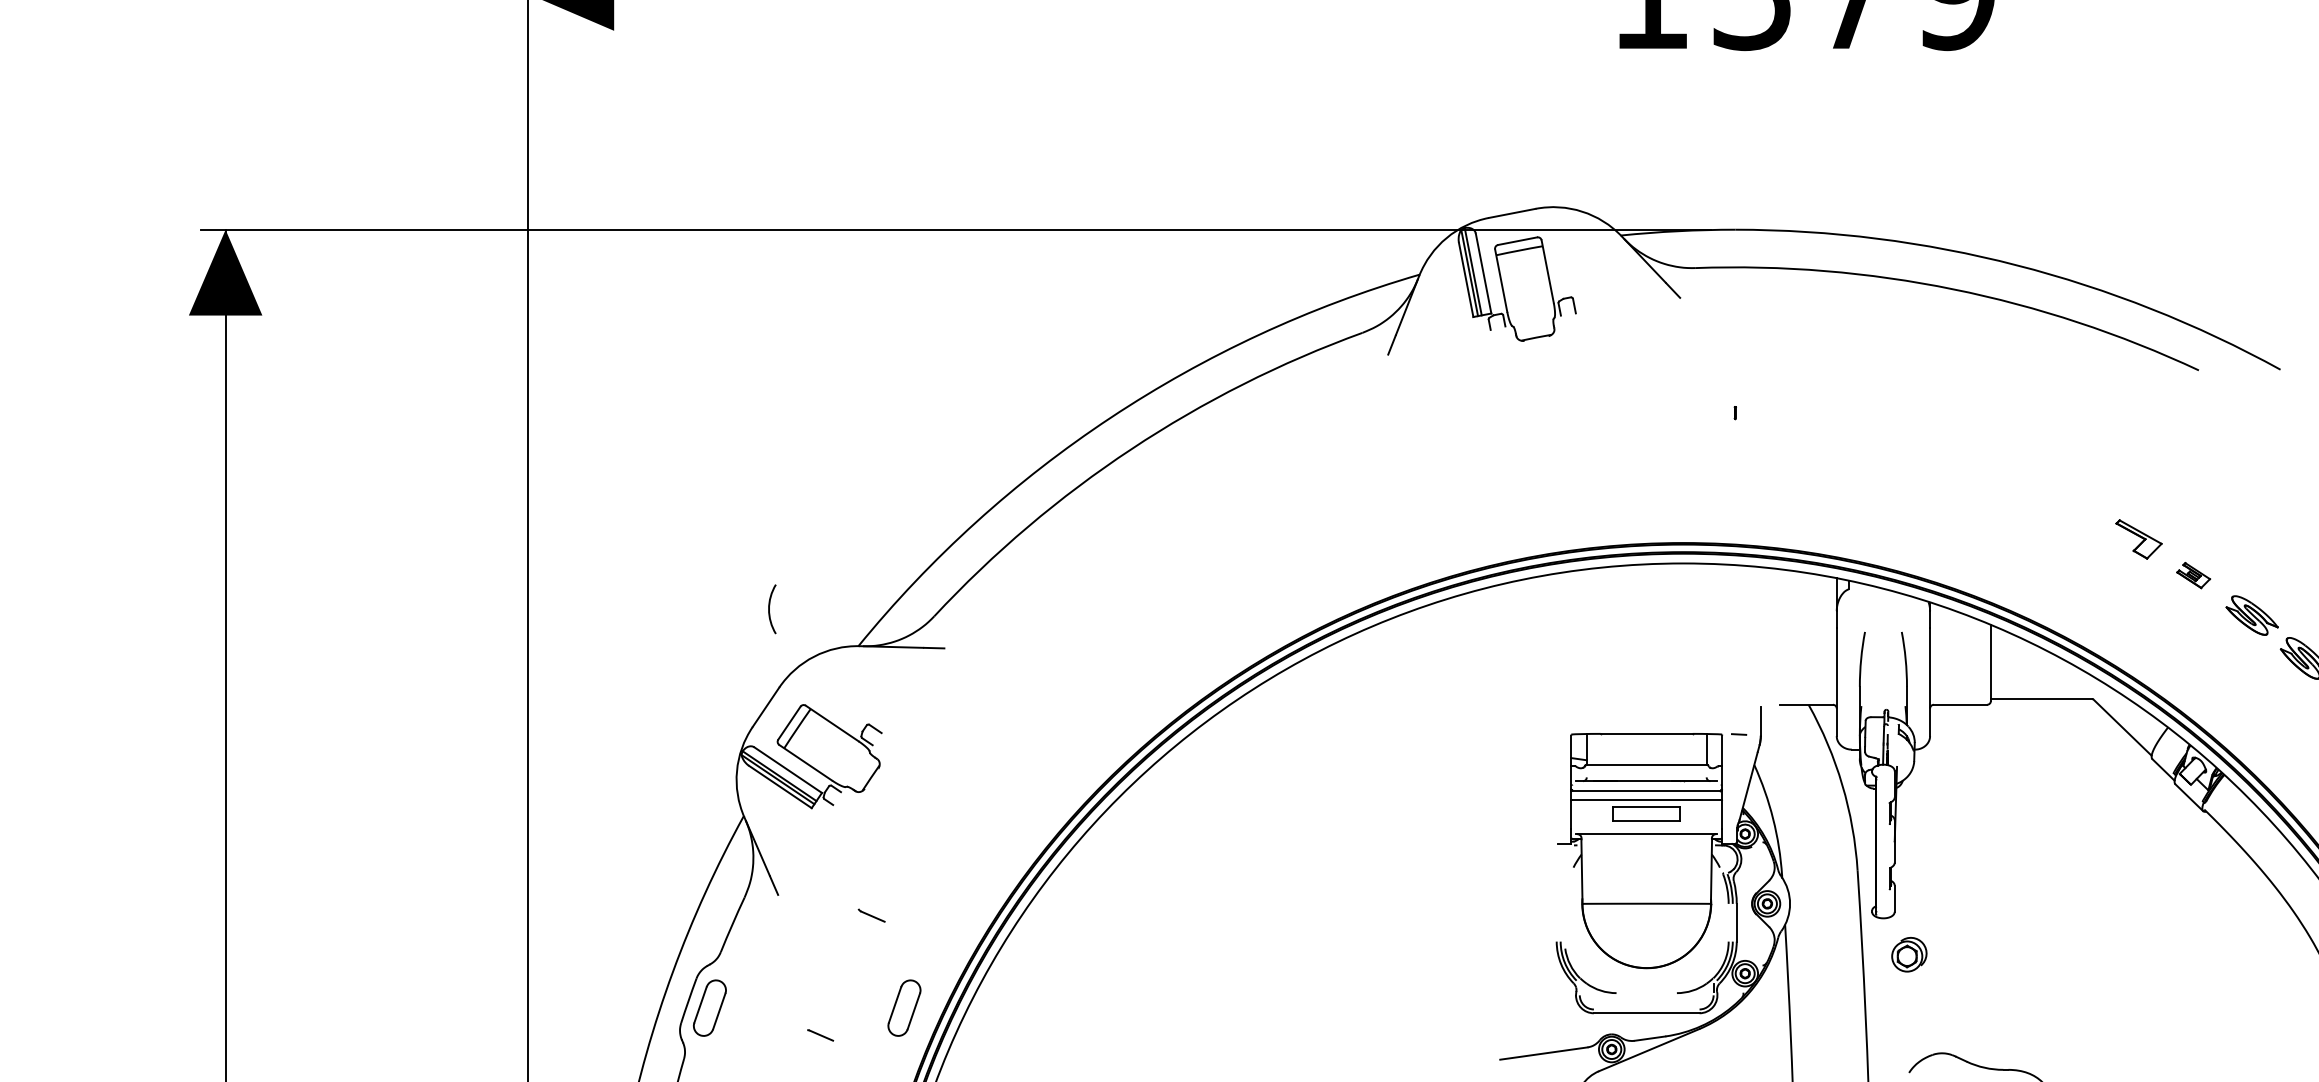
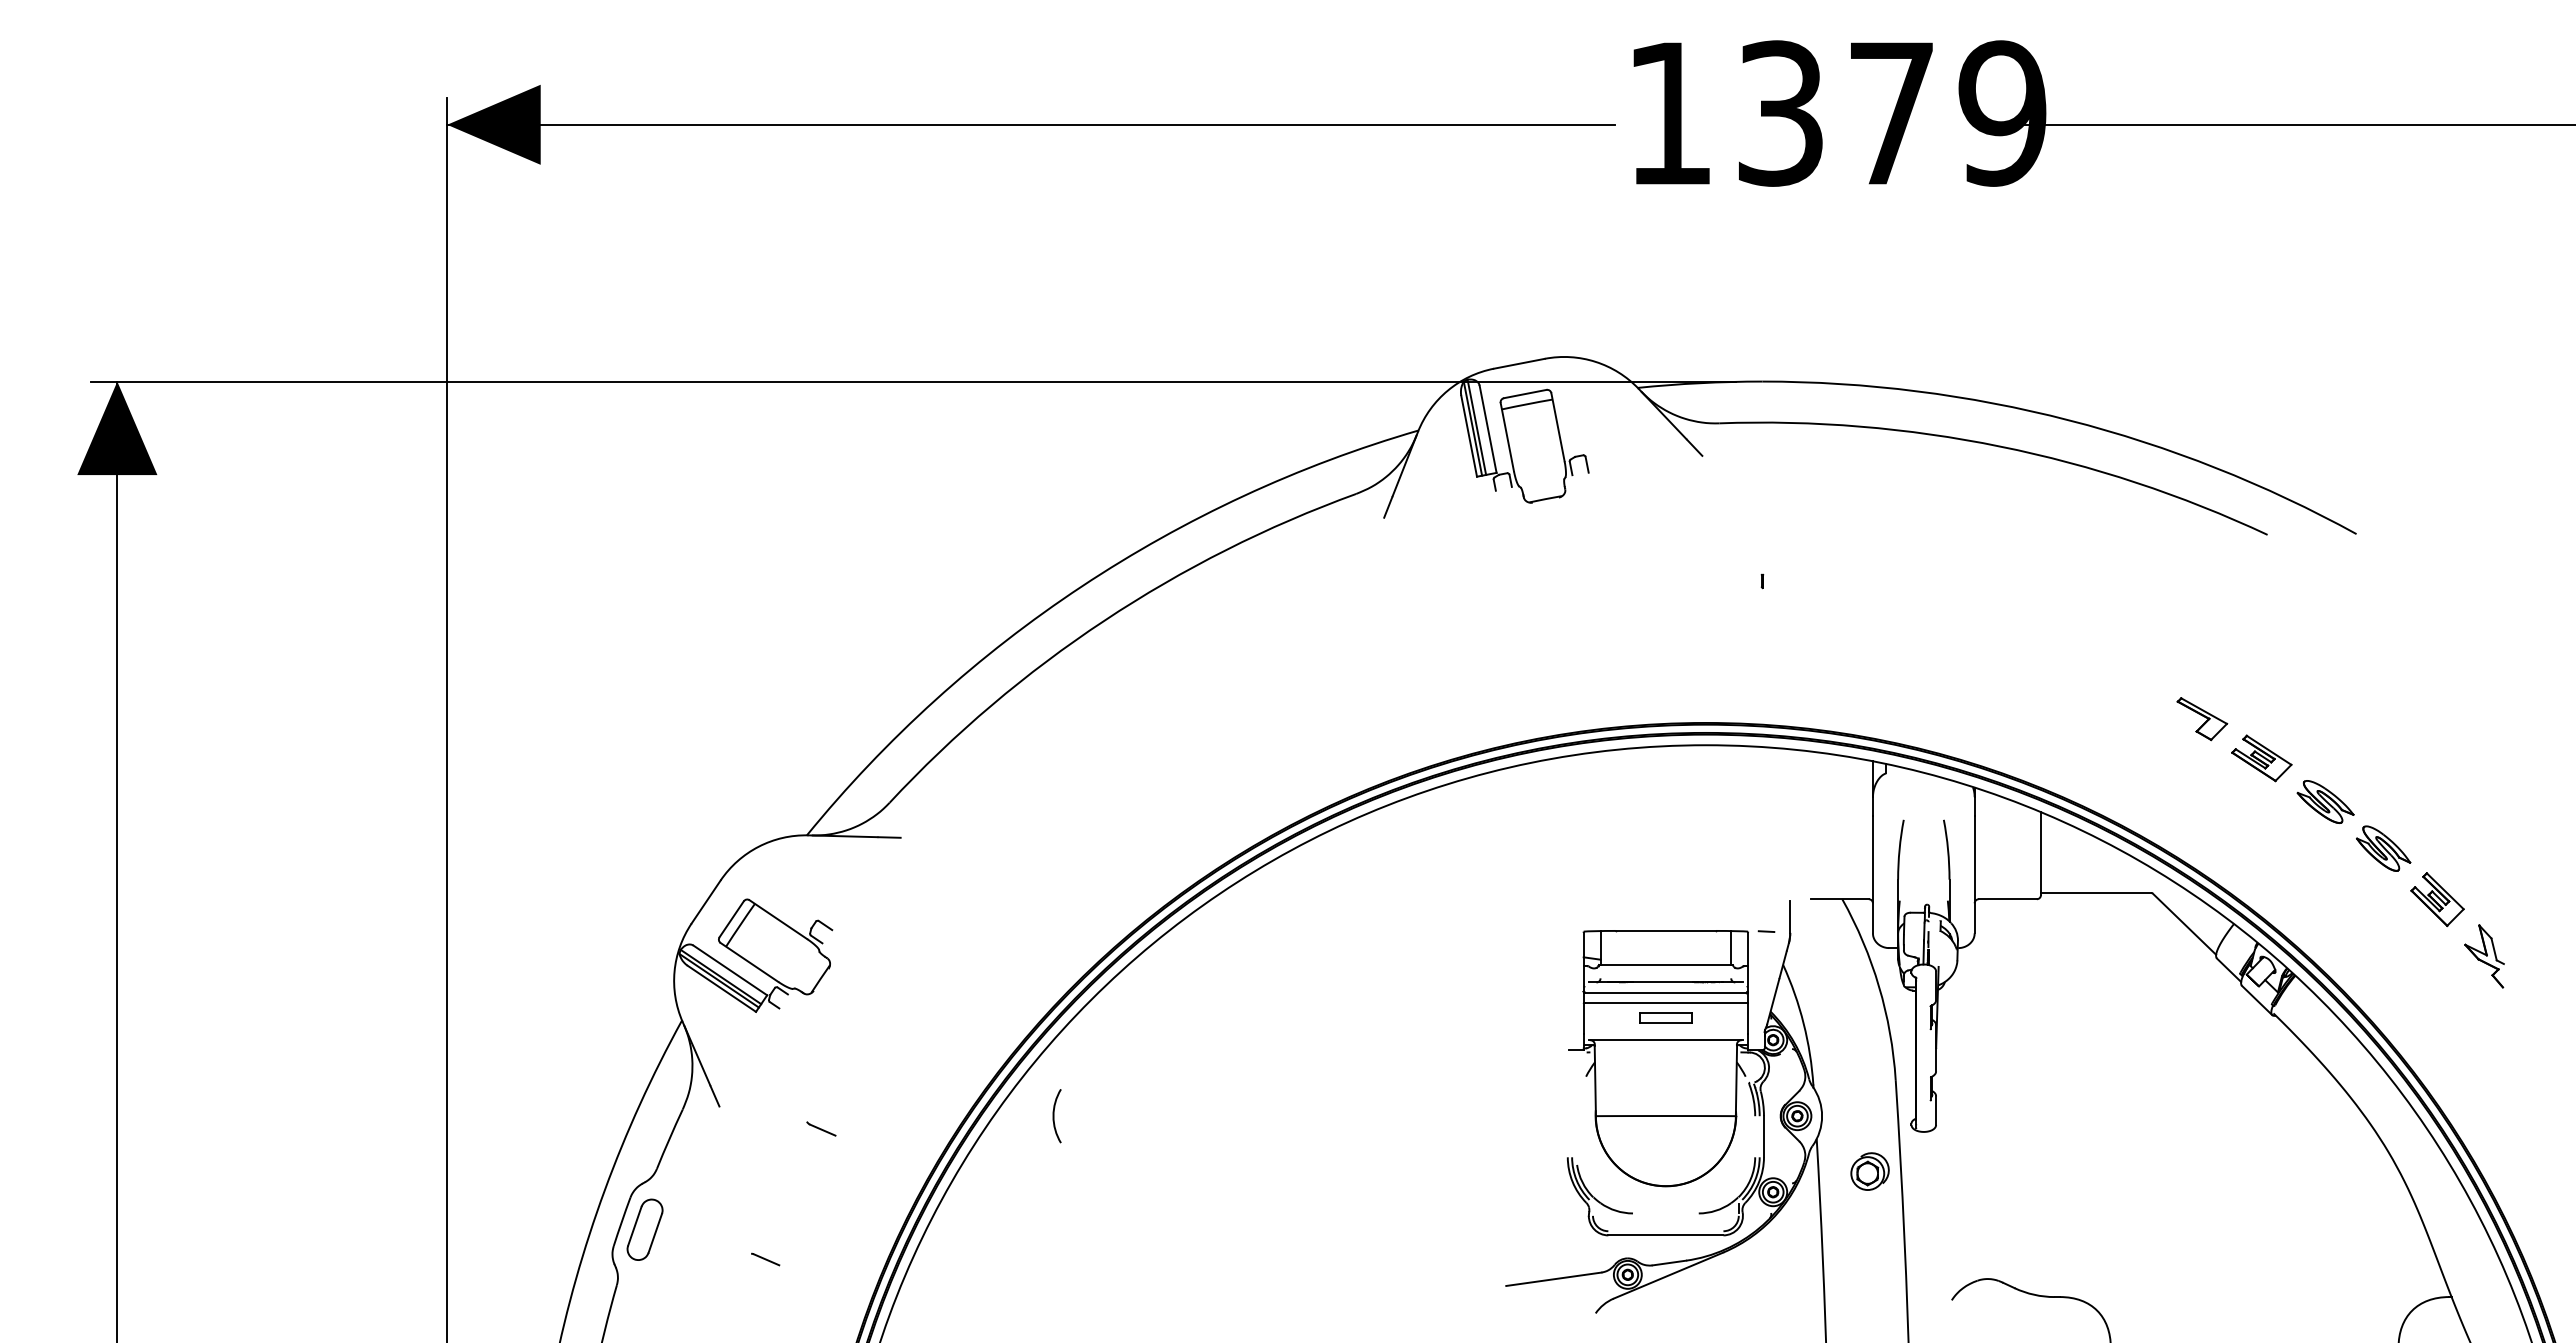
part: (2193, 575) -> (2261, 758), size x1.67
arc: (769, 609) -> (1054, 1116), moved
part: (1646, 813) -> (1665, 1017), size x0.71
part: (1908, 954) -> (1869, 1171), moved
part: (903, 1007) -> (856, 1229), removed

